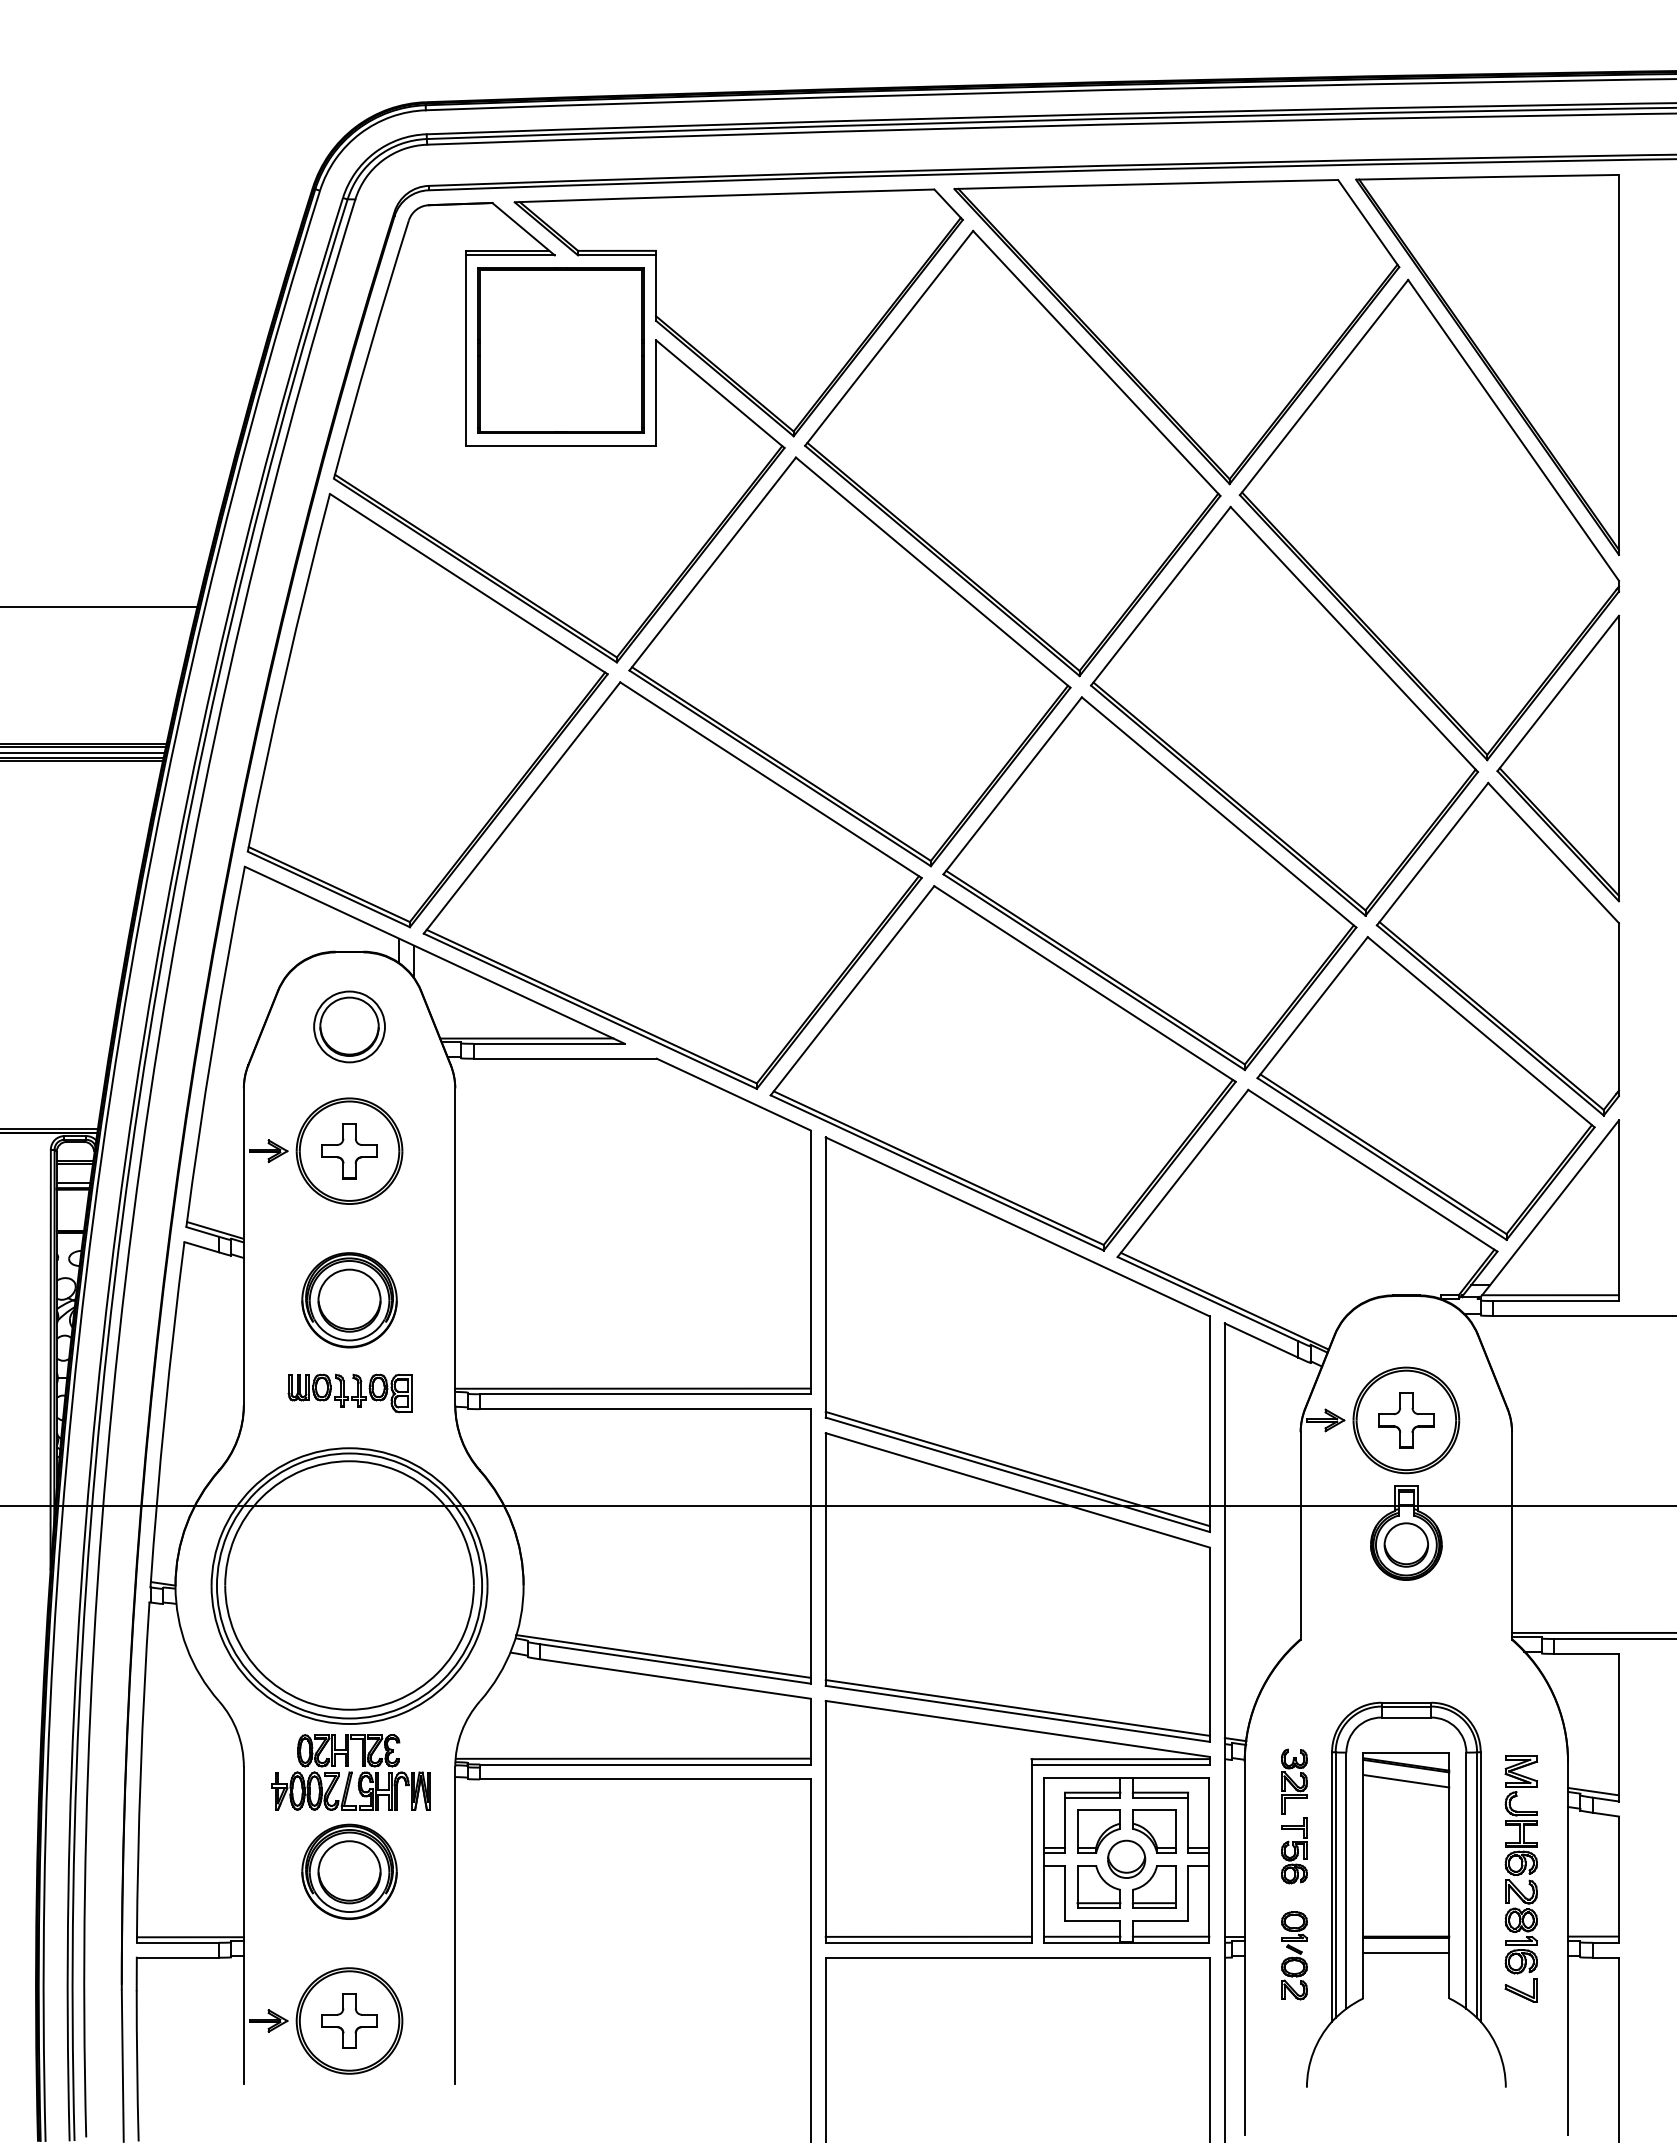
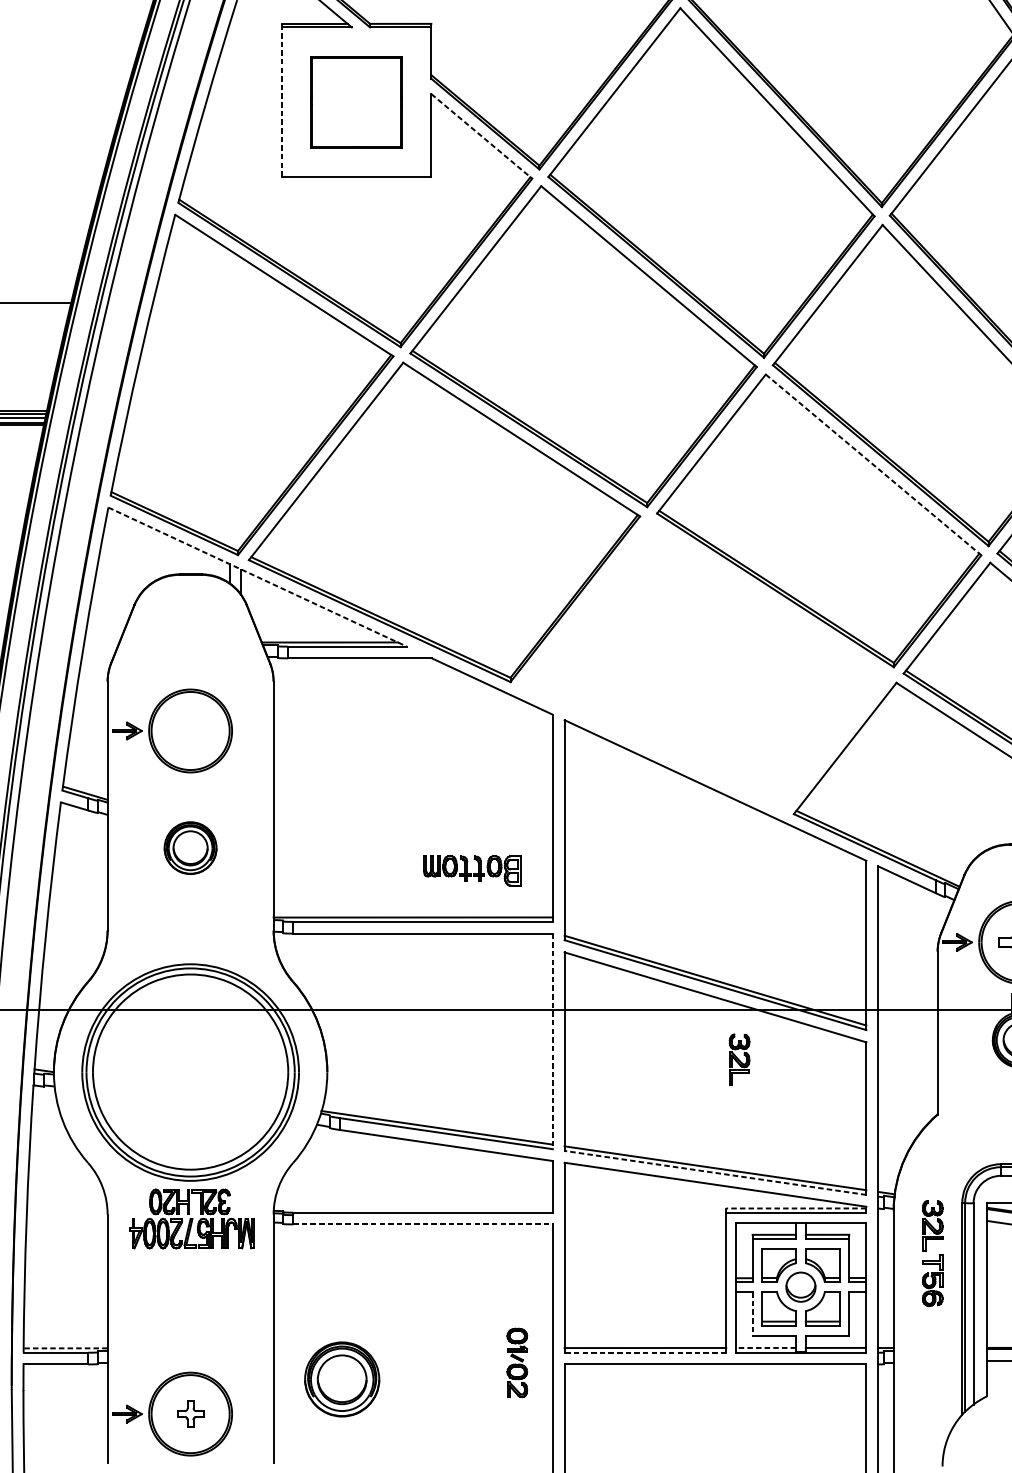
line: (465, 347) -> (281, 99), solid -> dashed
part: (560, 350) -> (356, 102), size x0.7
line: (720, 394) -> (481, 136), solid -> dashed
line: (1219, 812) -> (873, 464), solid -> dashed
line: (434, 955) -> (257, 577), solid -> dashed
part: (349, 1026) -> (190, 633), removed
part: (1002, 1068) -> (703, 666), removed
part: (349, 1151) -> (190, 731), removed
part: (349, 1300) -> (190, 848), size x0.7
part: (349, 1393) -> (471, 871), moved
line: (810, 1546) -> (552, 1041), solid -> dashed
part: (1048, 1569) -> (739, 1059), added
line: (1017, 1713) -> (715, 1172), solid -> dashed
line: (632, 1758) -> (412, 1207), removed
line: (1120, 1759) -> (796, 1208), solid -> dashed
line: (645, 1779) -> (423, 1224), solid -> dashed
part: (349, 1871) -> (342, 1379), moved
line: (1065, 1893) -> (752, 1313), solid -> dashed
line: (1081, 1936) -> (765, 1347), solid -> dashed
line: (189, 1937) -> (64, 1348), solid -> dashed
line: (928, 1942) -> (645, 1352), solid -> dashed
part: (1294, 1955) -> (517, 1362), moved
part: (349, 2020) -> (190, 1413), size x0.6

